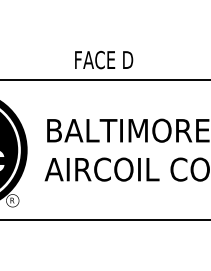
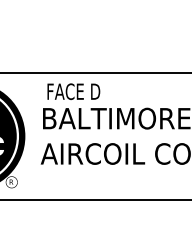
text: (104, 60) -> (74, 92), moved

